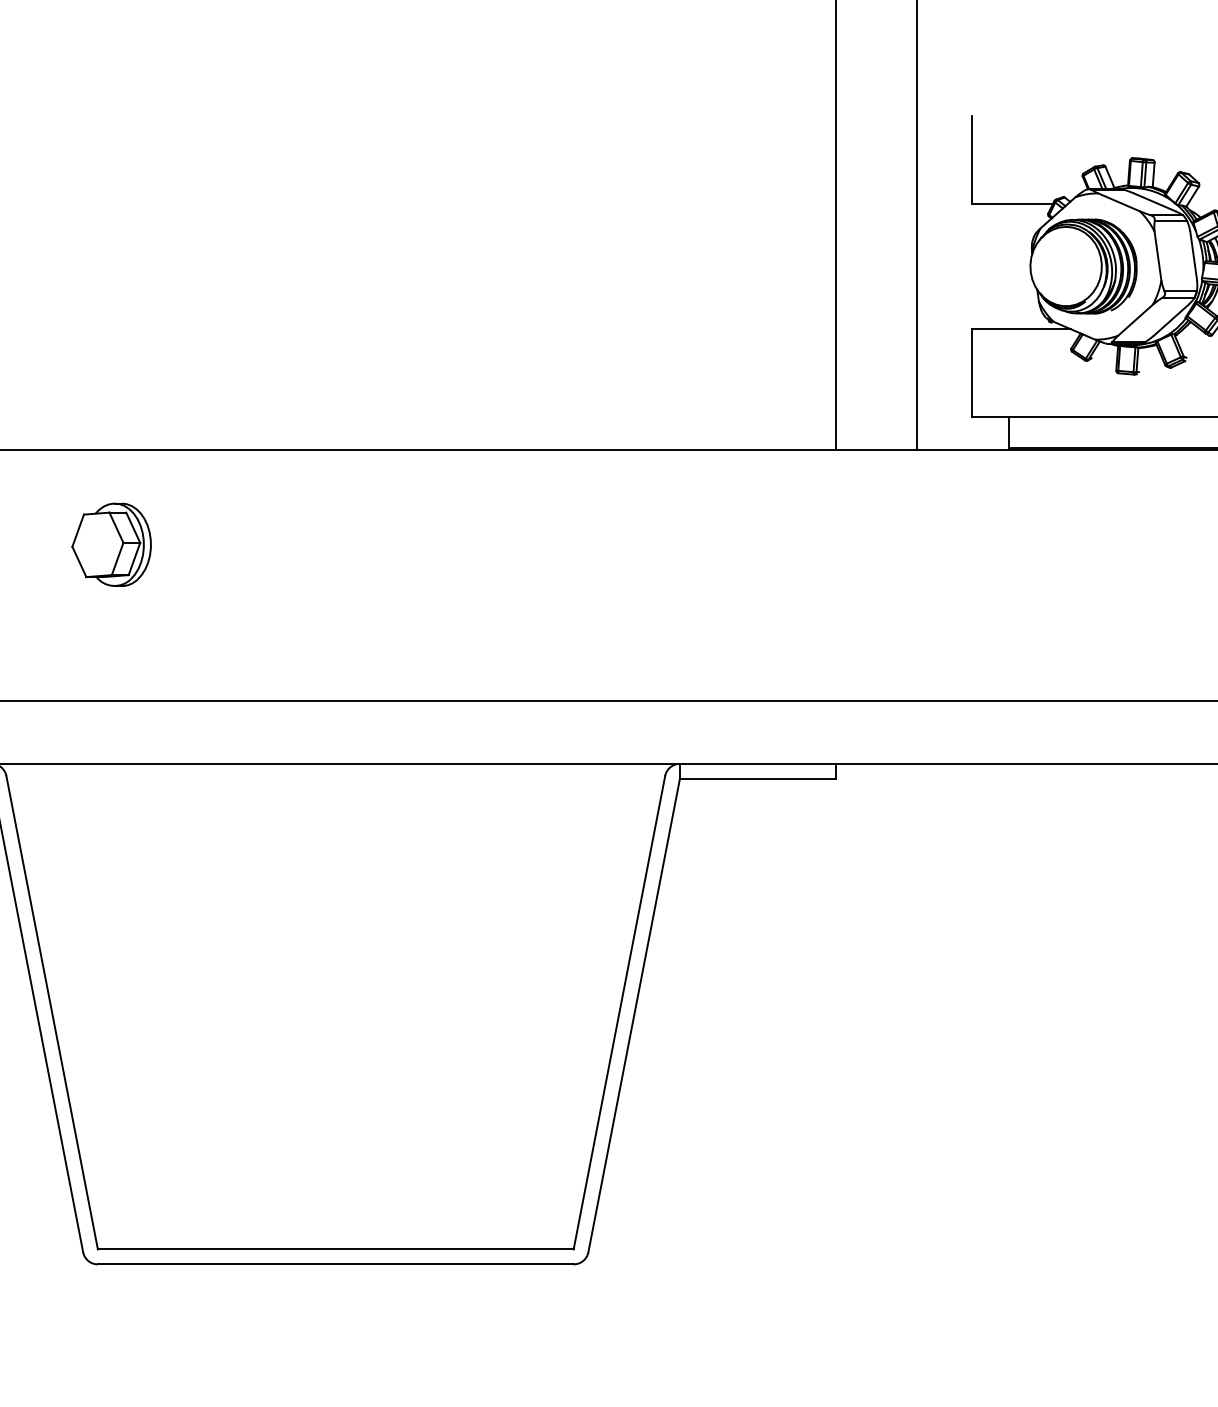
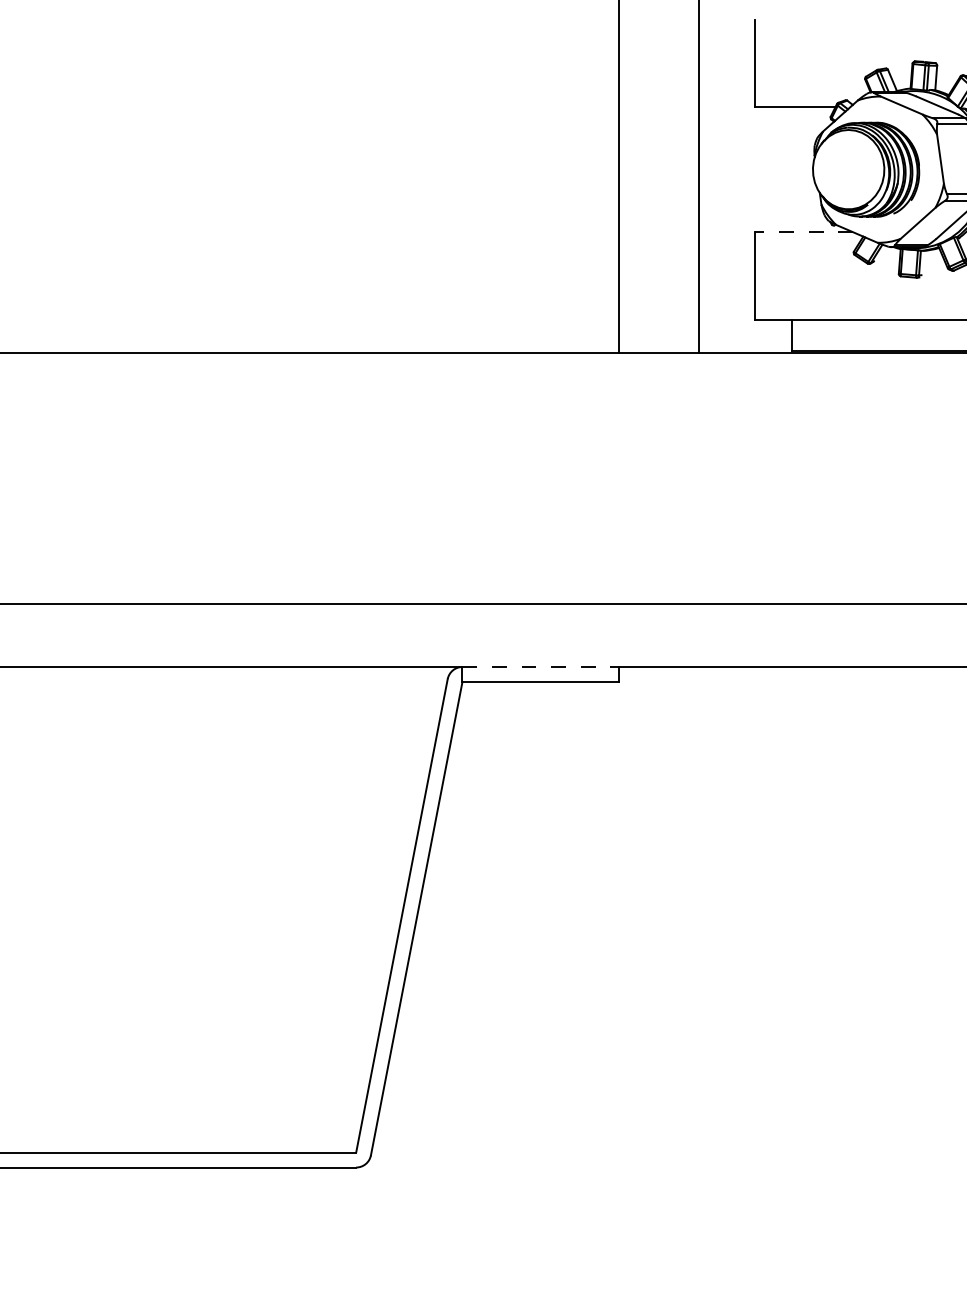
line: (1020, 329) -> (803, 232), solid -> dashed
line: (758, 763) -> (541, 666), solid -> dashed

